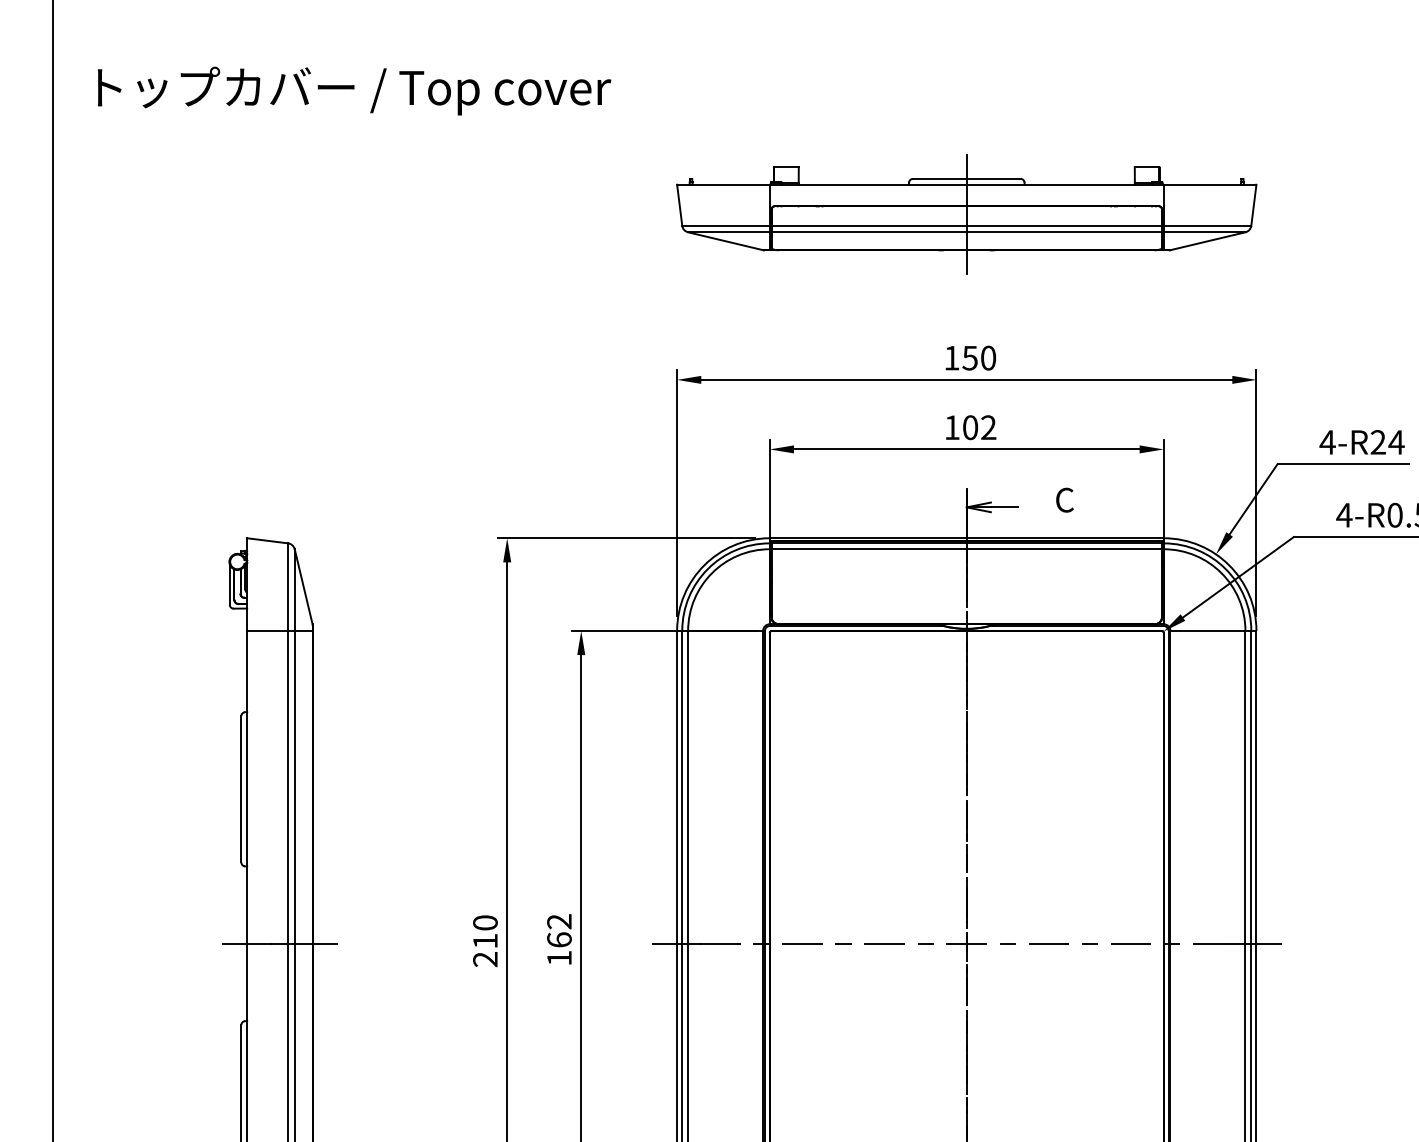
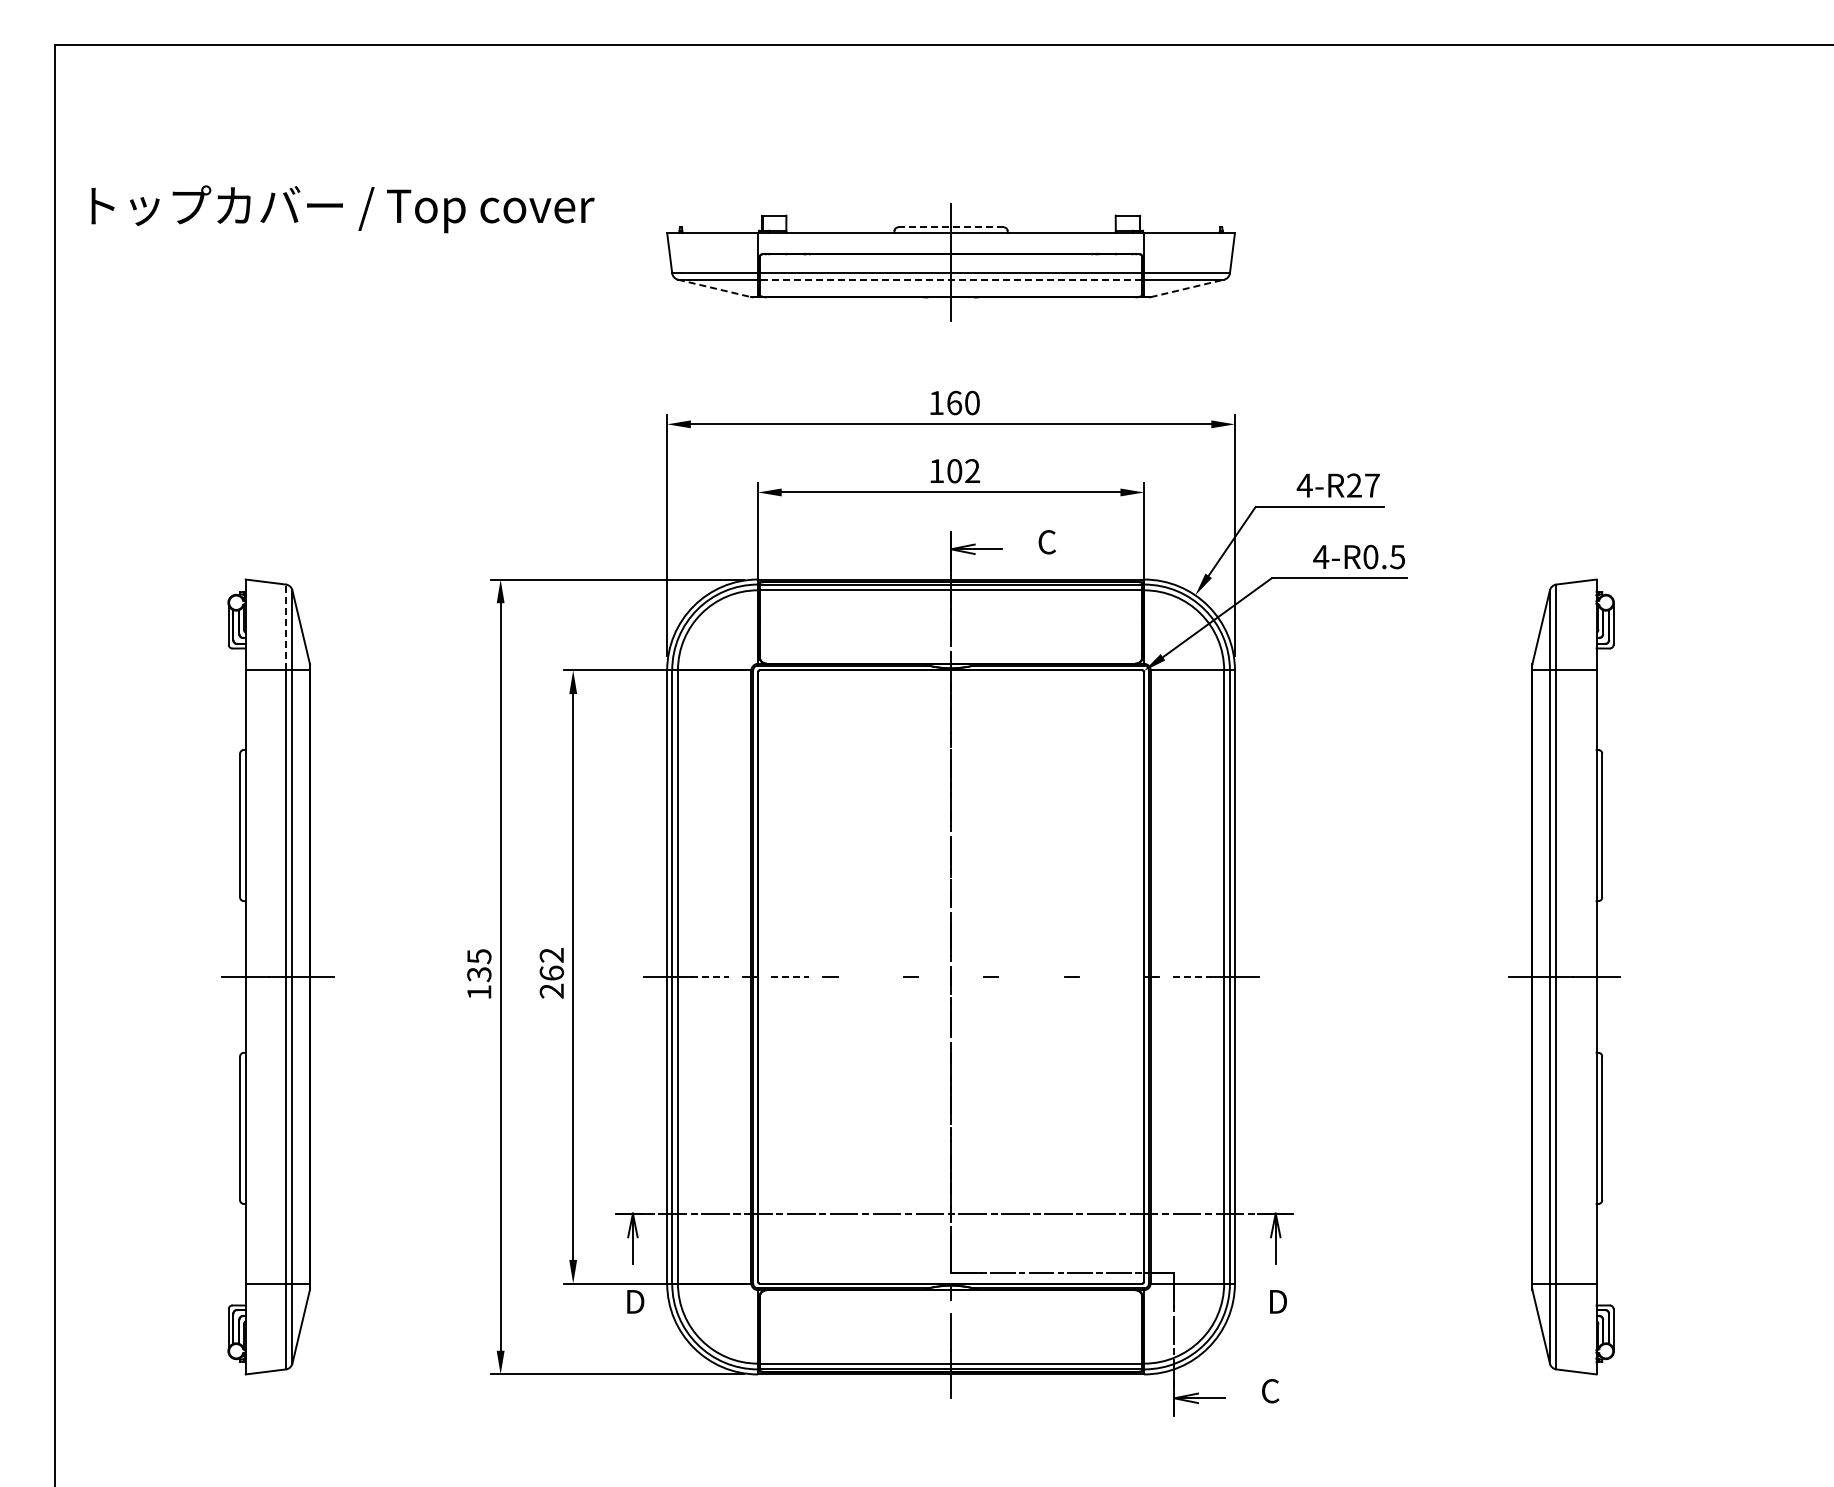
text: (354, 91) -> (342, 209), moved
line: (967, 179) -> (951, 227), solid -> dashed
line: (966, 232) -> (950, 279), solid -> dashed
line: (725, 241) -> (714, 288), solid -> dashed
line: (1208, 241) -> (1187, 288), solid -> dashed
text: (970, 357) -> (954, 402), 150 -> 160
text: (1396, 442) -> (1372, 485), 4-R24 -> 4-R27
line: (287, 587) -> (285, 627), solid -> dashed
text: (485, 941) -> (479, 974), 210 -> 135
line: (720, 943) -> (709, 976), solid -> dashed
line: (802, 943) -> (790, 976), solid -> dashed
line: (884, 943) -> (870, 976), removed
line: (967, 943) -> (951, 976), removed
line: (1048, 943) -> (1031, 976), removed
line: (1130, 943) -> (1111, 976), removed
line: (1213, 943) -> (1192, 976), solid -> dashed
text: (559, 957) -> (551, 990), 162 -> 262

